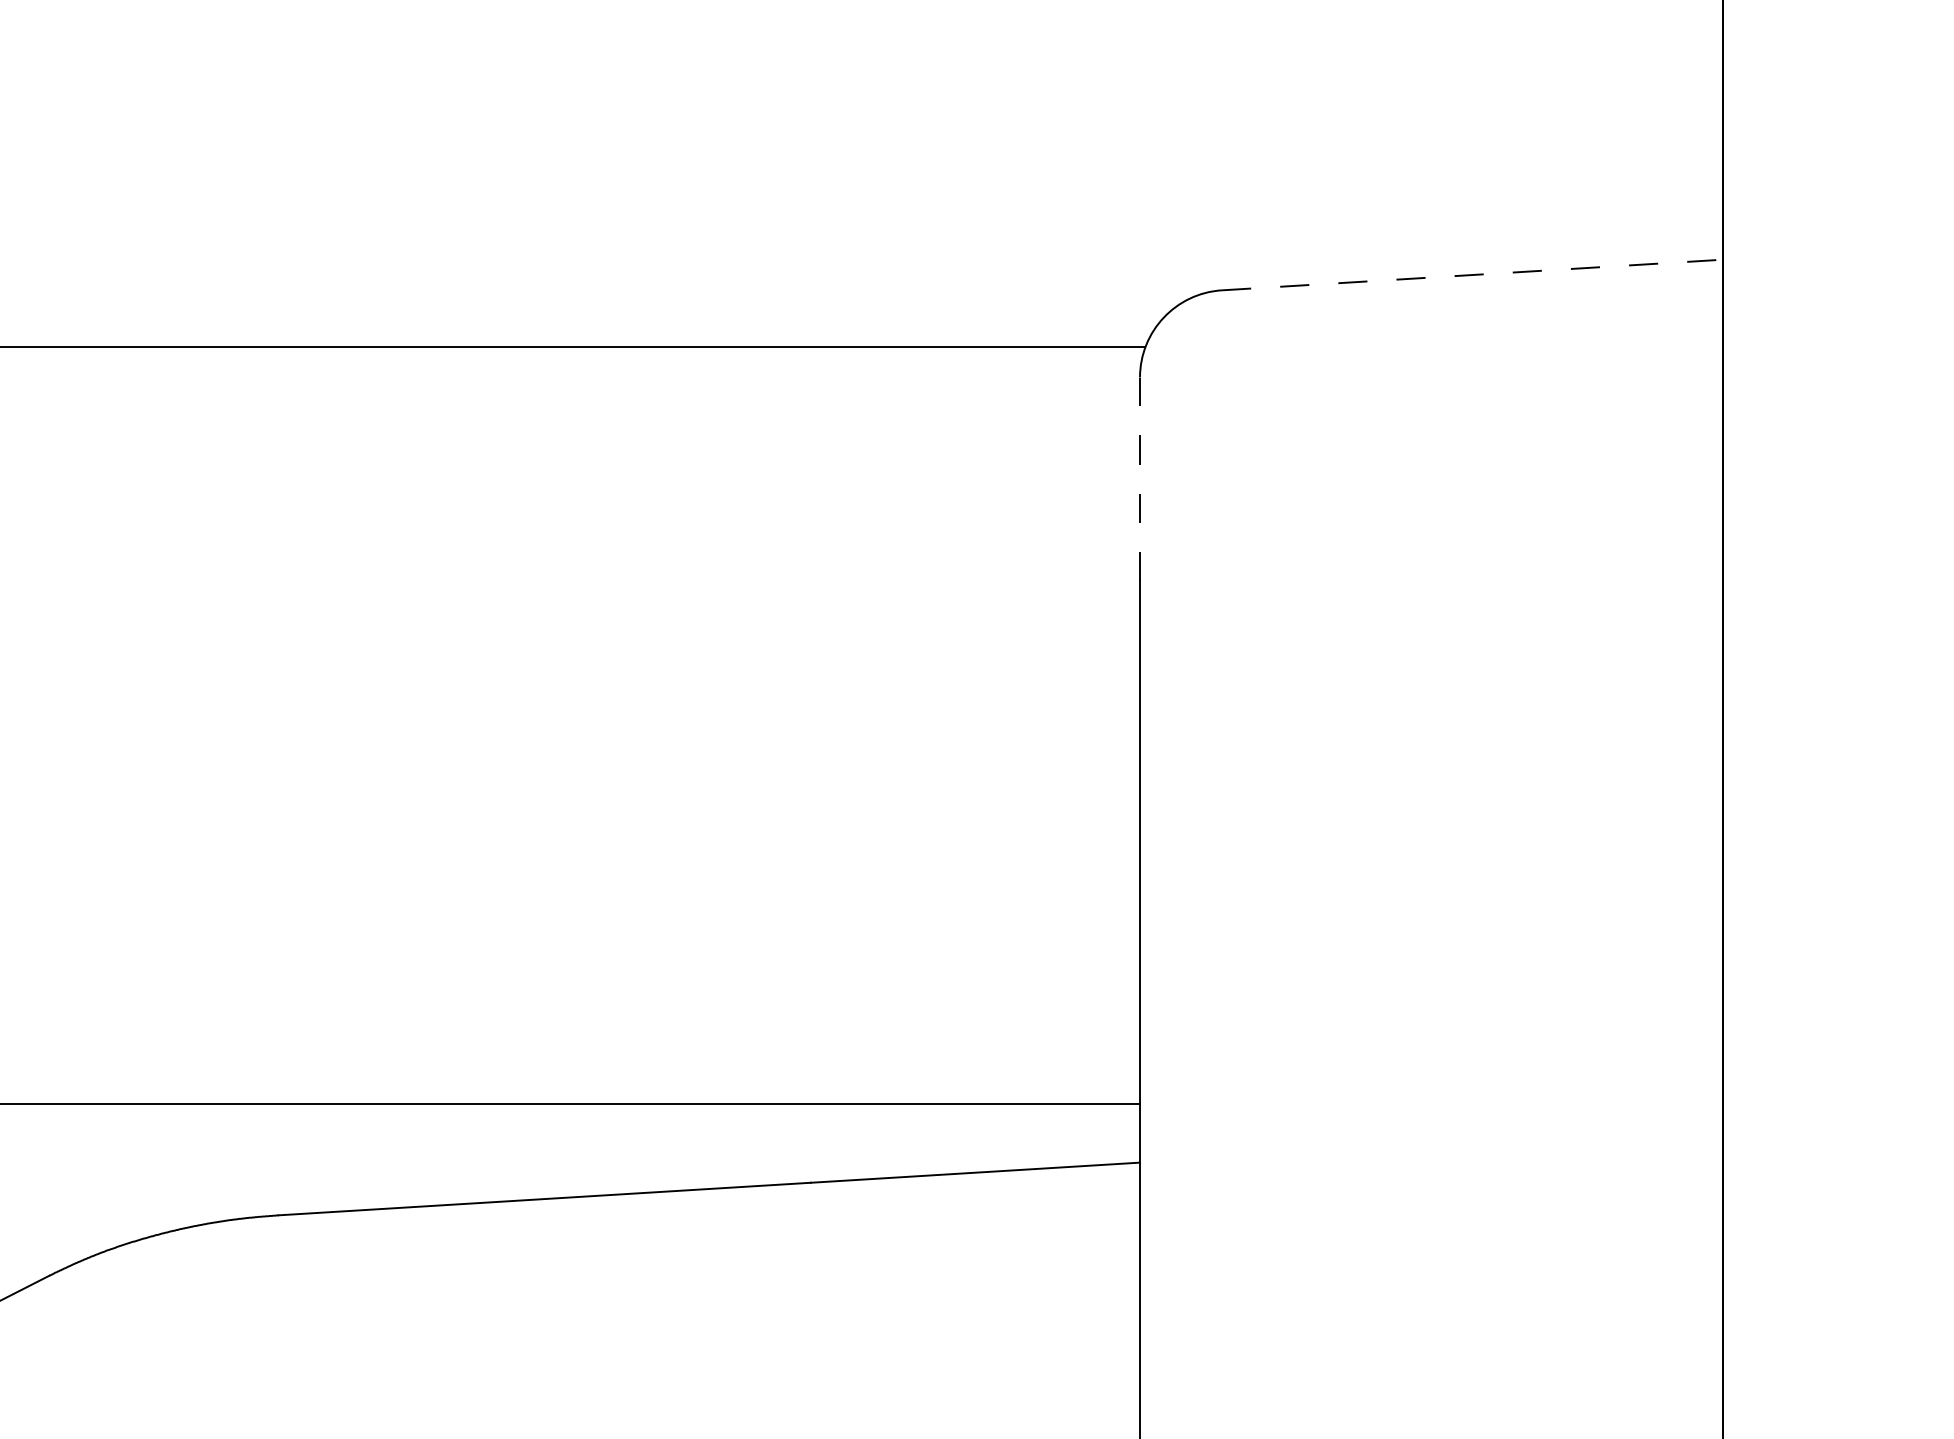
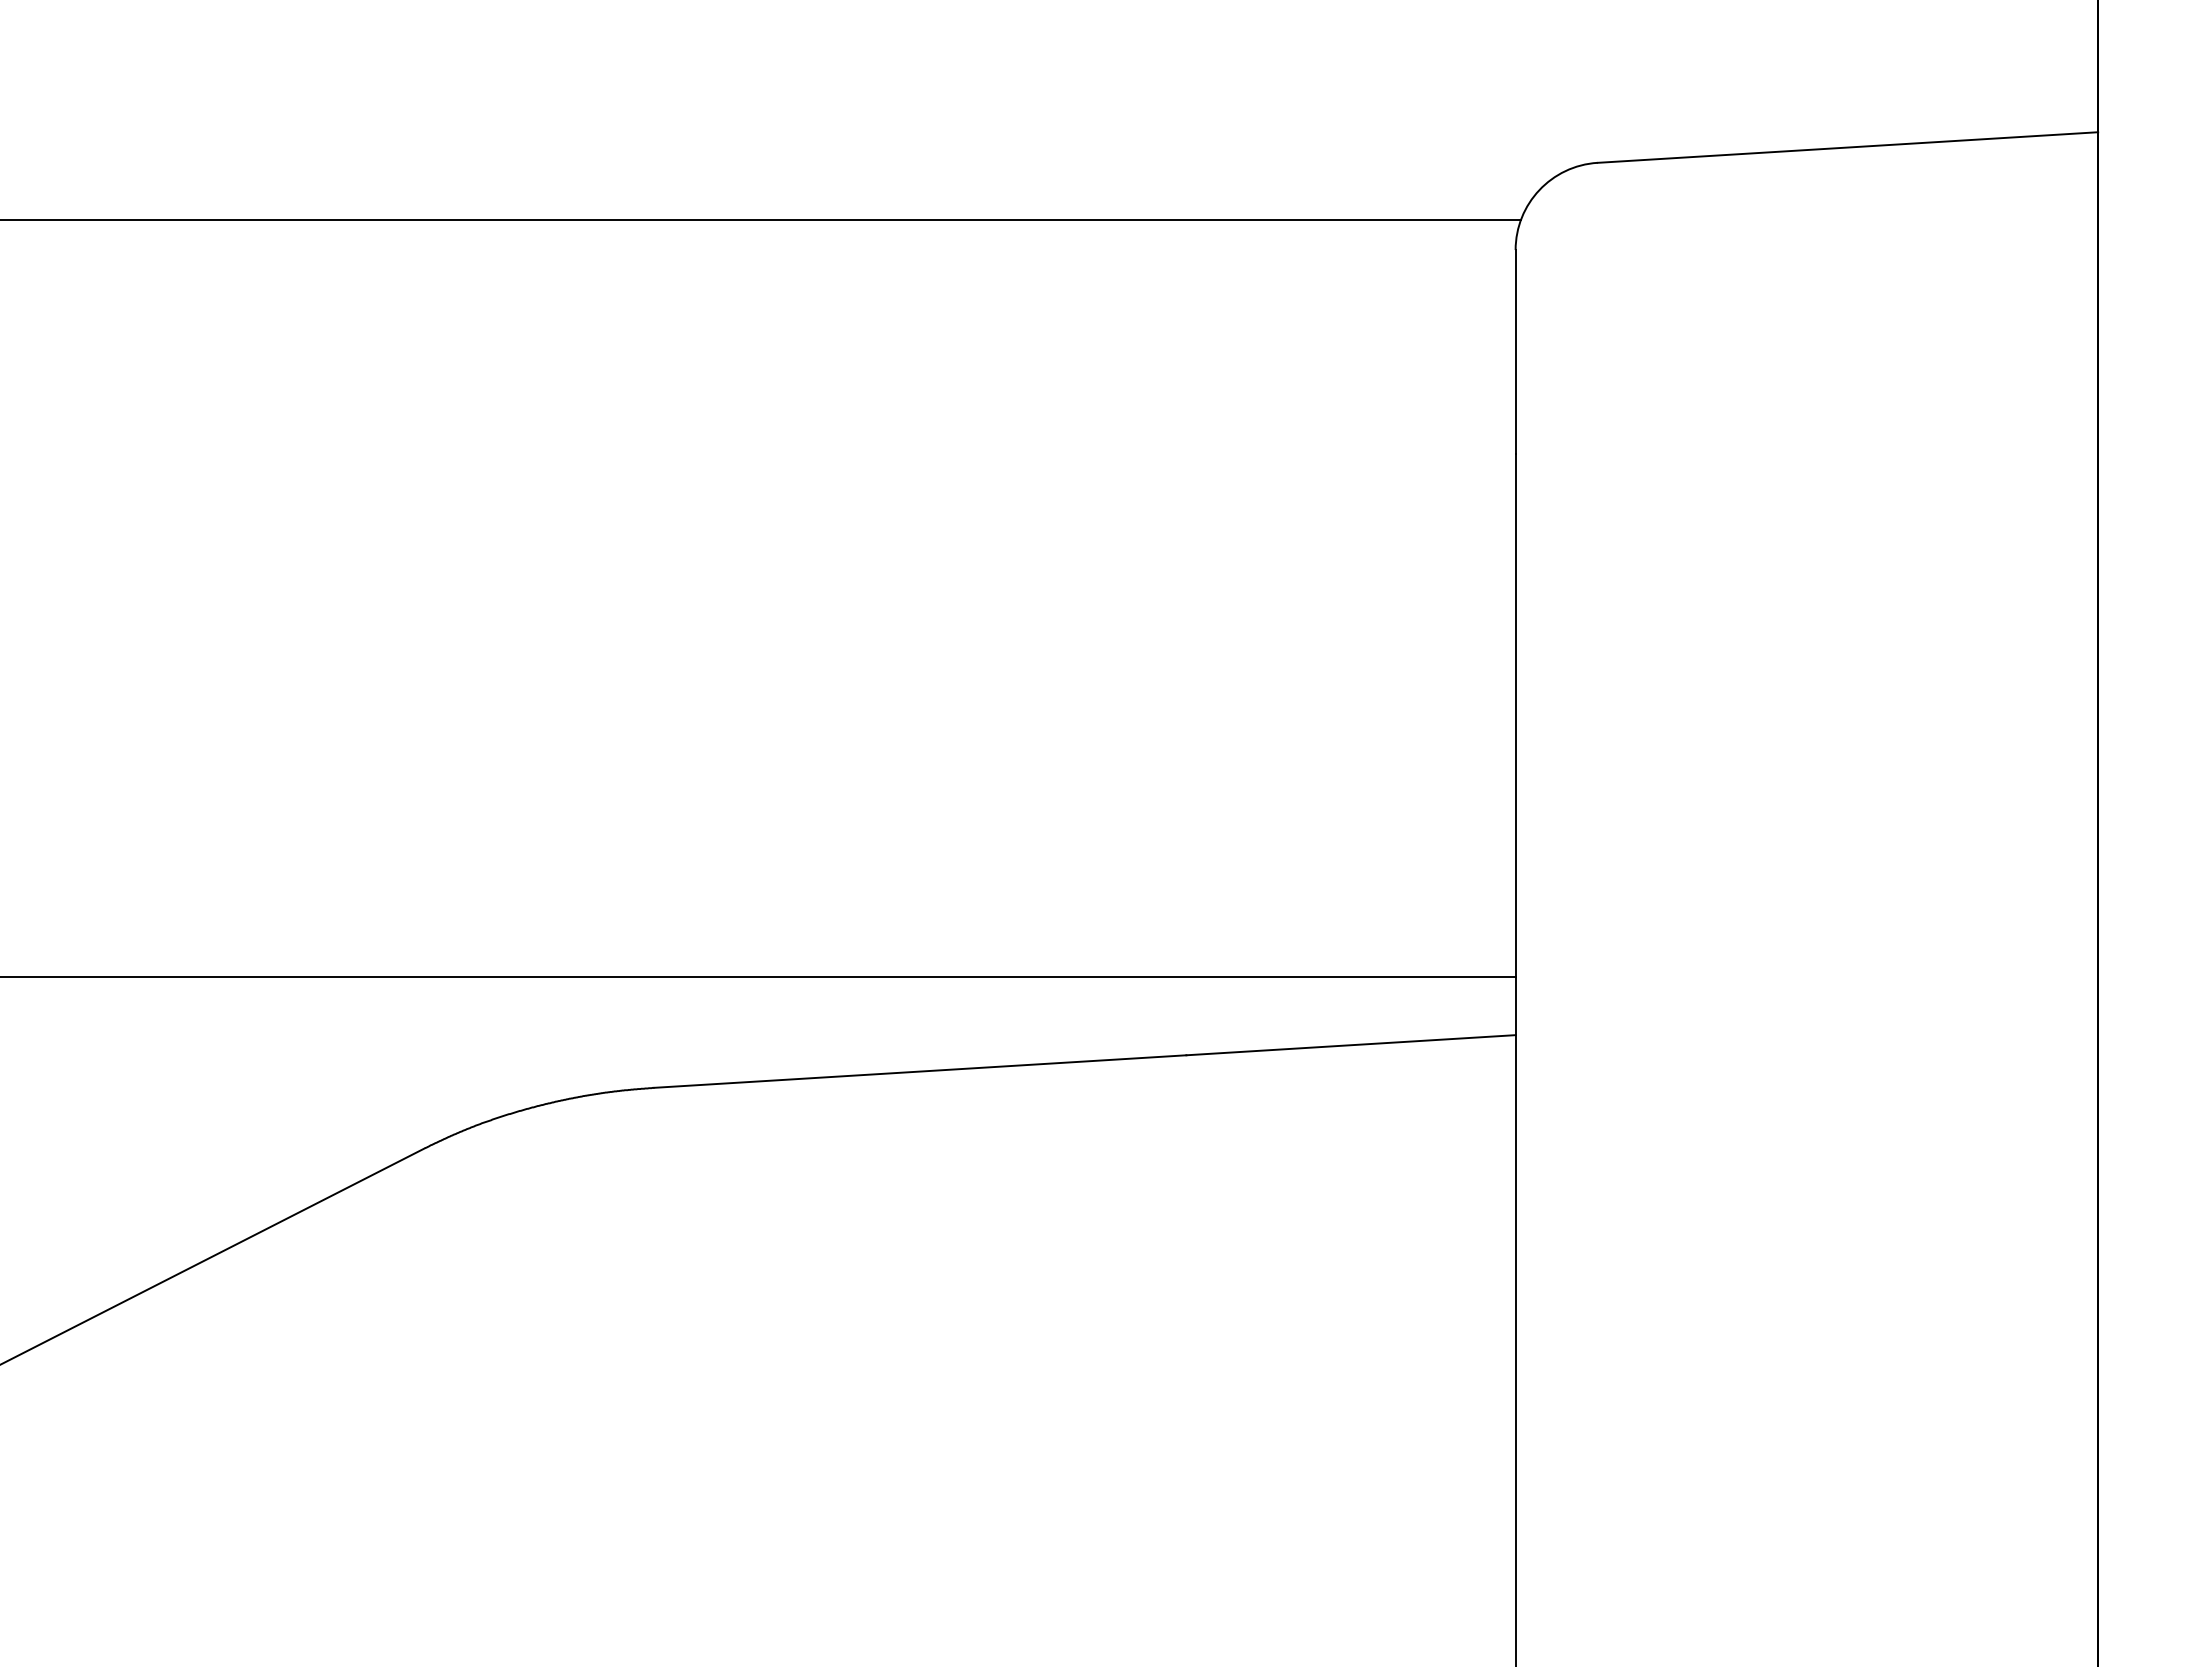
line: (1471, 274) -> (1847, 147), dashed -> solid
line: (1139, 478) -> (1515, 351), dashed -> solid

